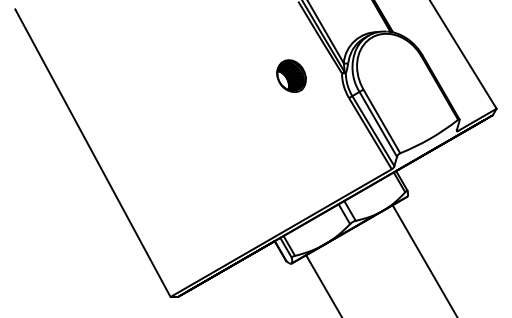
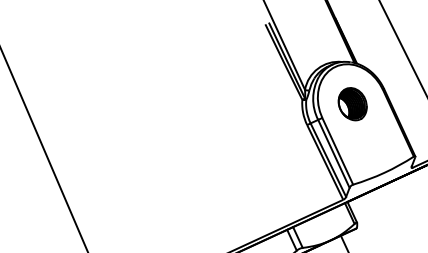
part: (291, 75) -> (352, 103), moved

